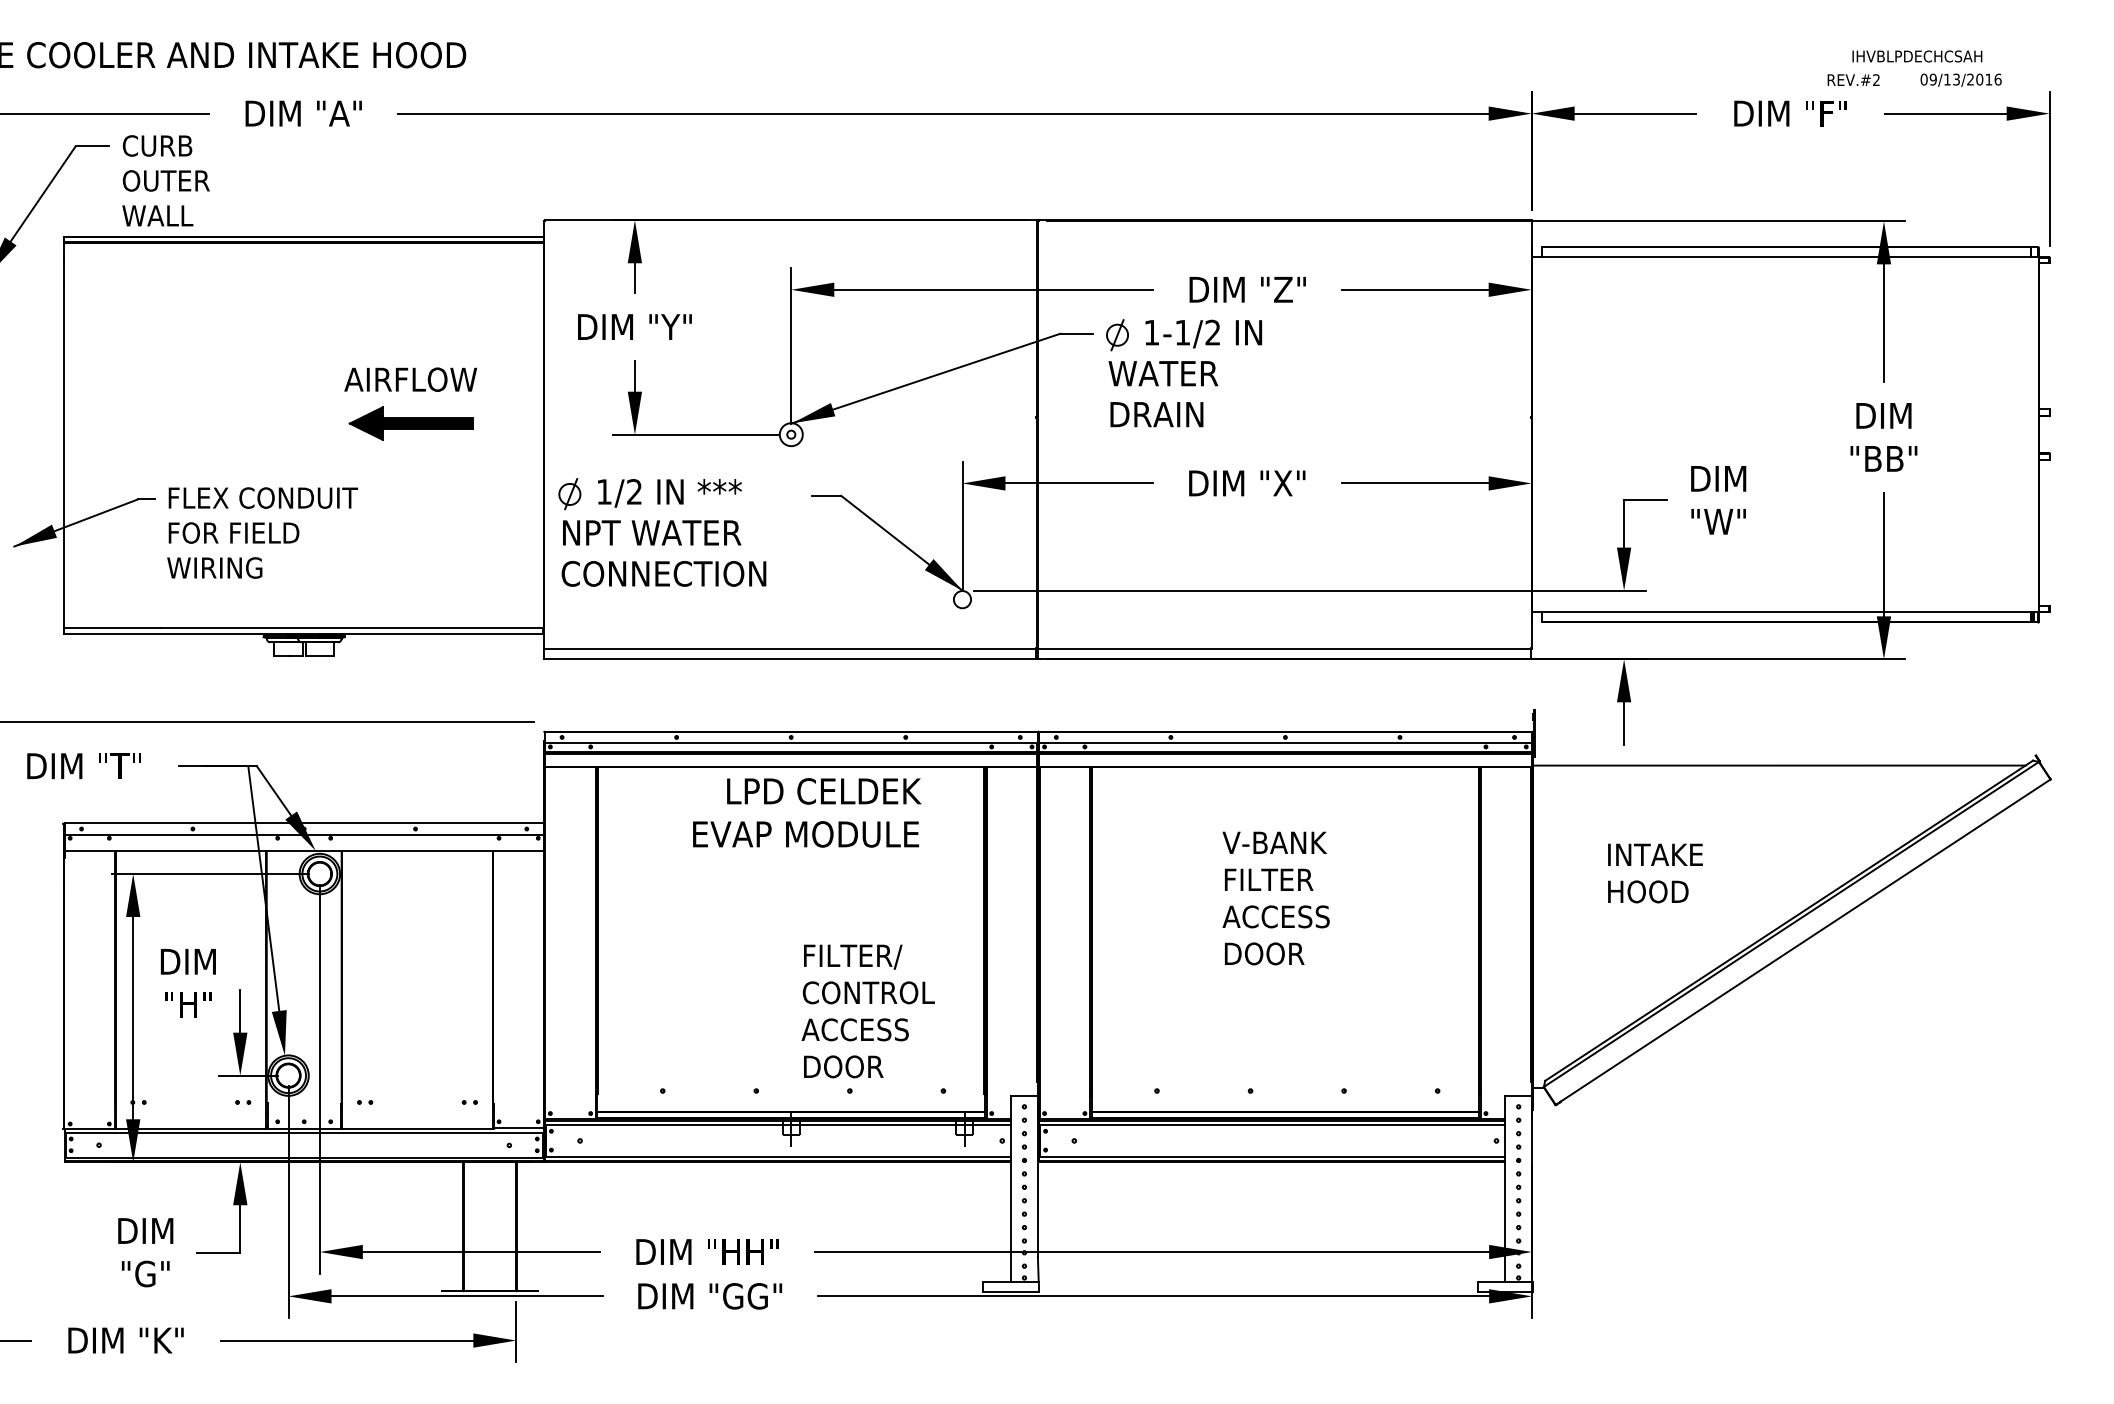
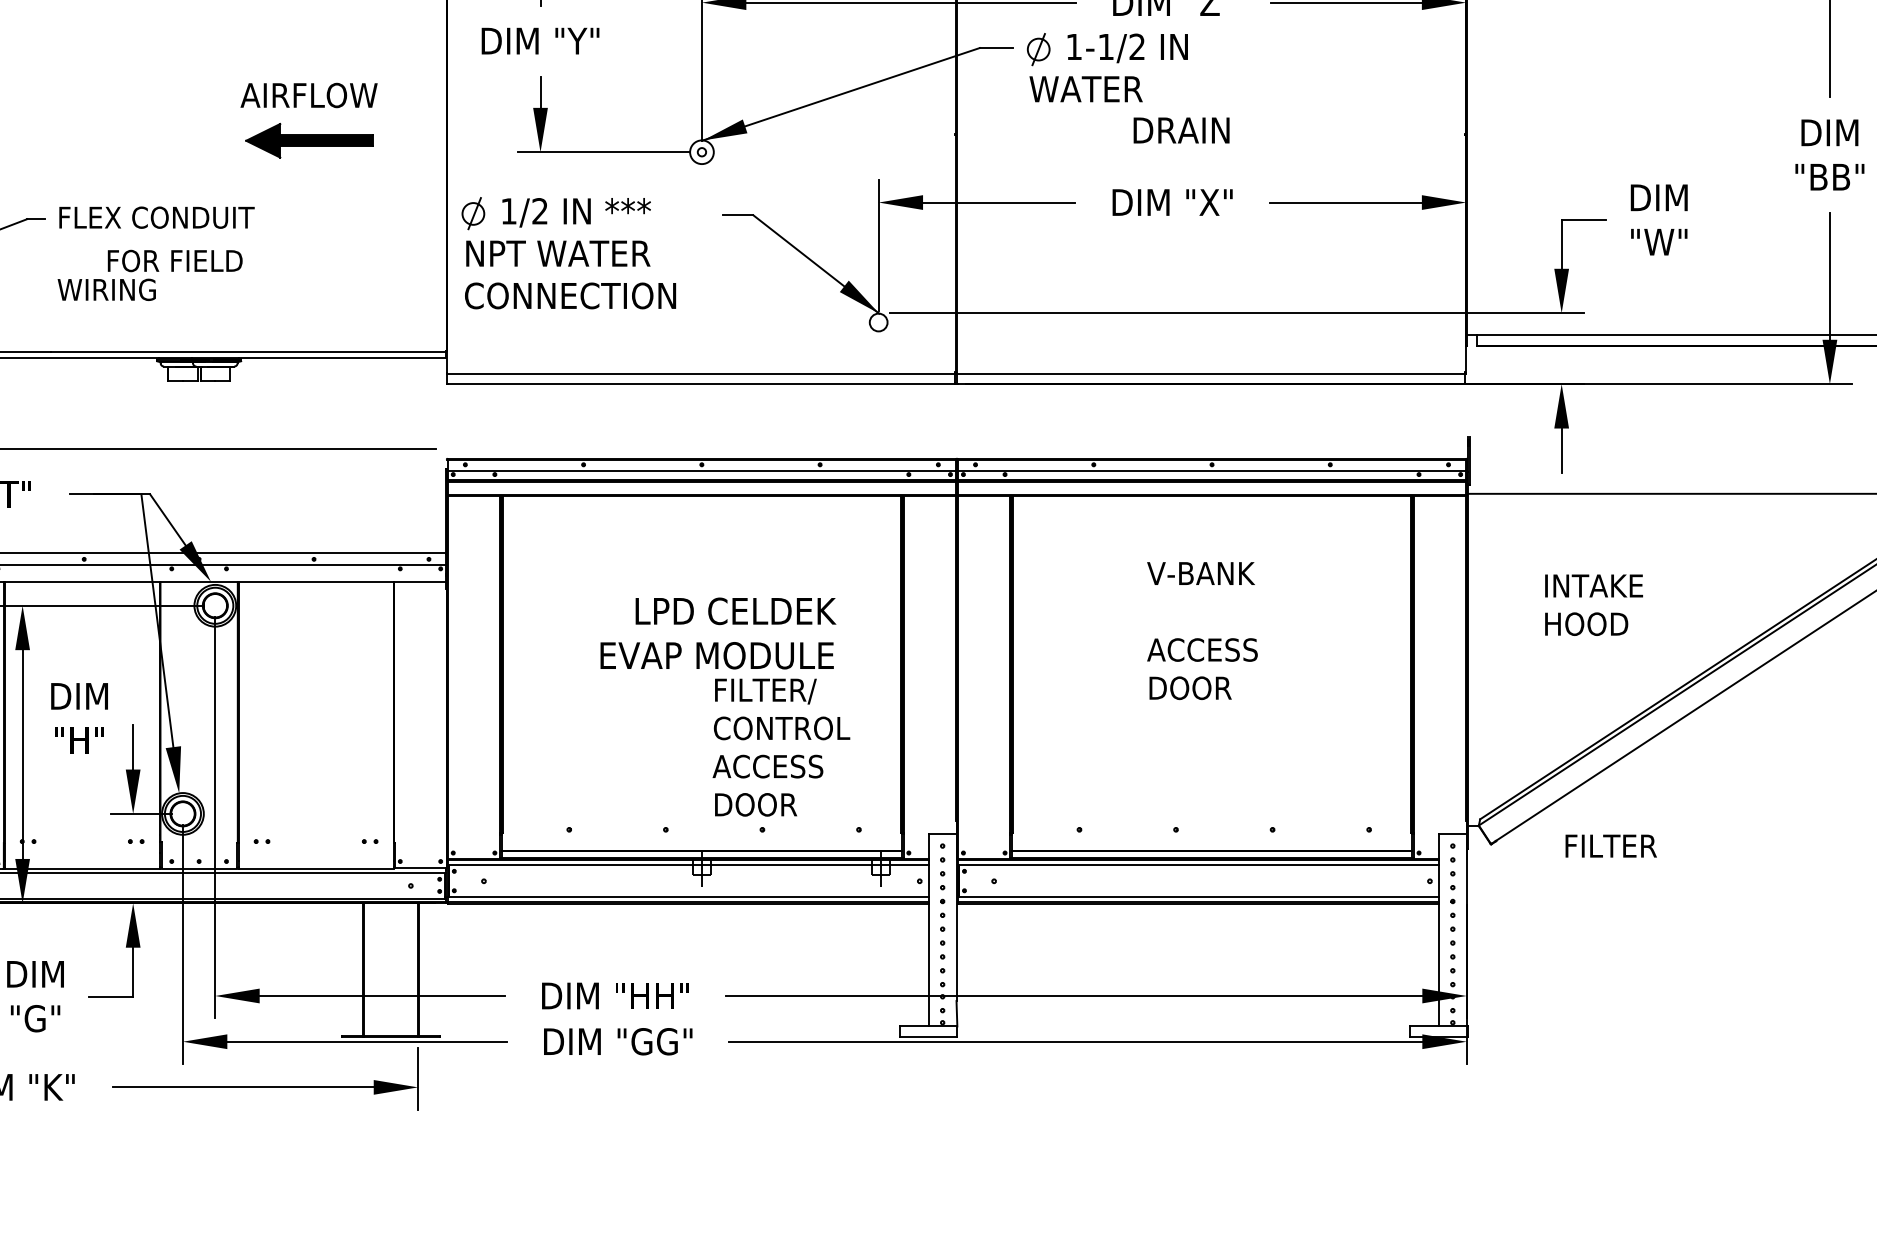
text: (1156, 414) -> (1181, 130), moved
text: (233, 532) -> (174, 260), moved
text: (807, 812) -> (718, 633), moved
text: (1269, 879) -> (1611, 845), moved

